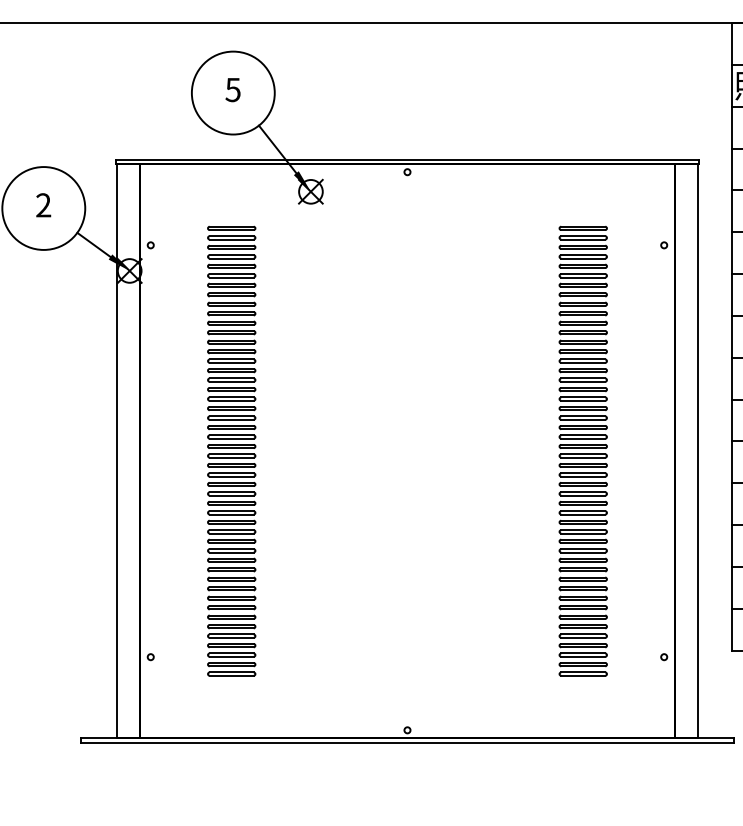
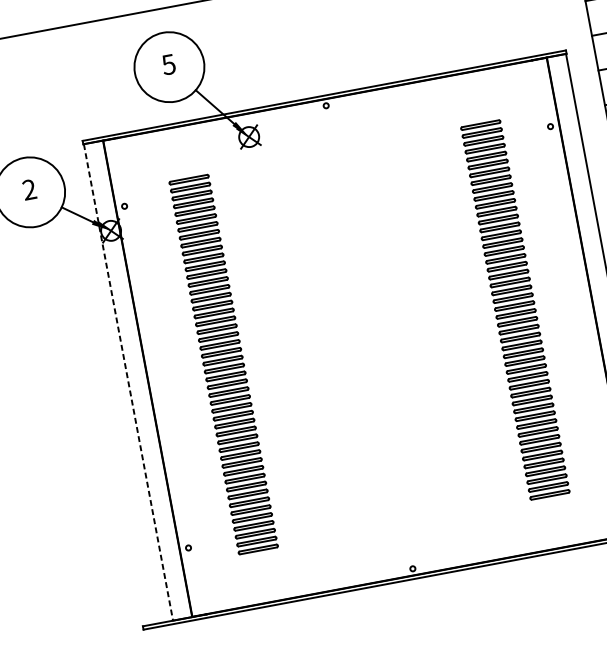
line: (116, 451) -> (128, 382), solid -> dashed

